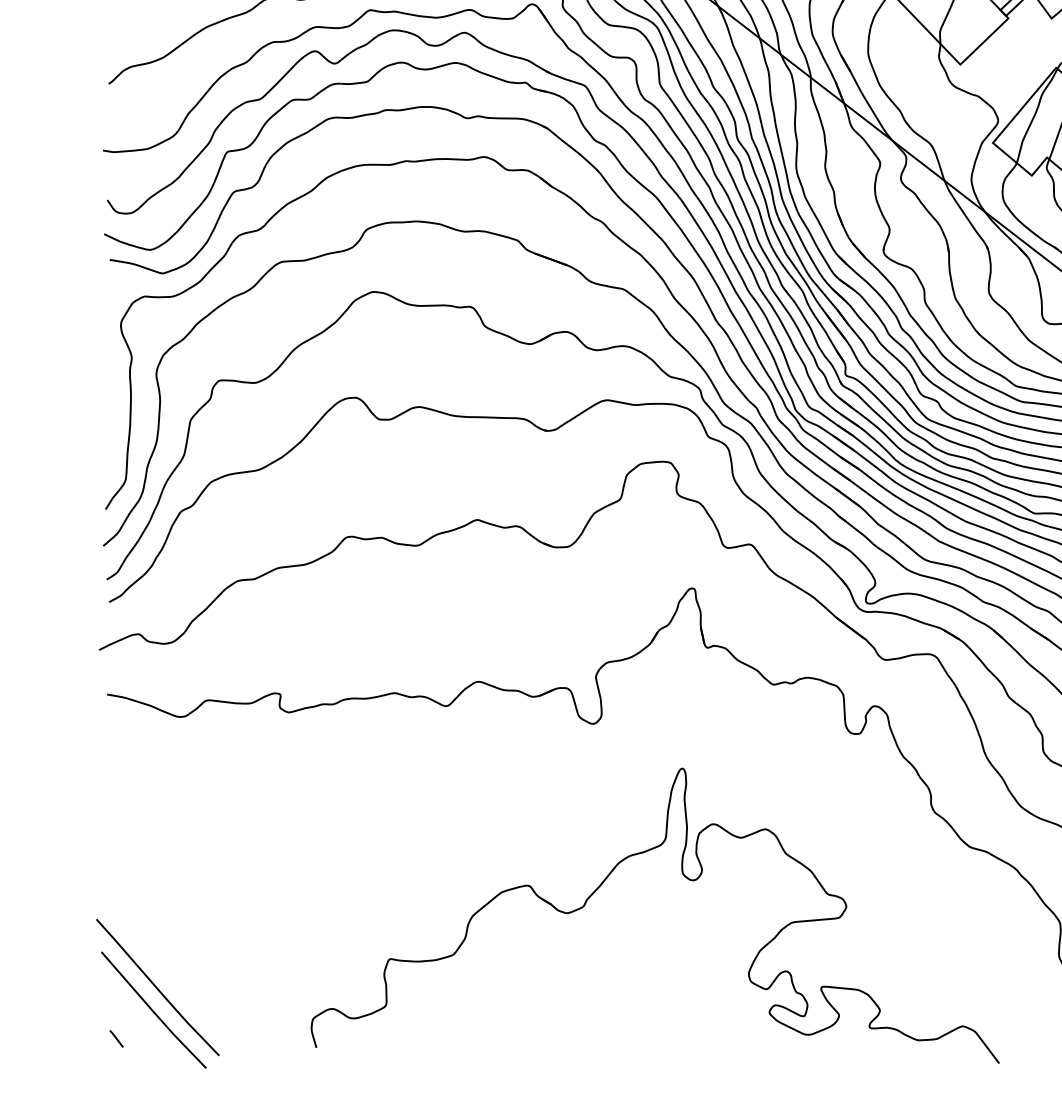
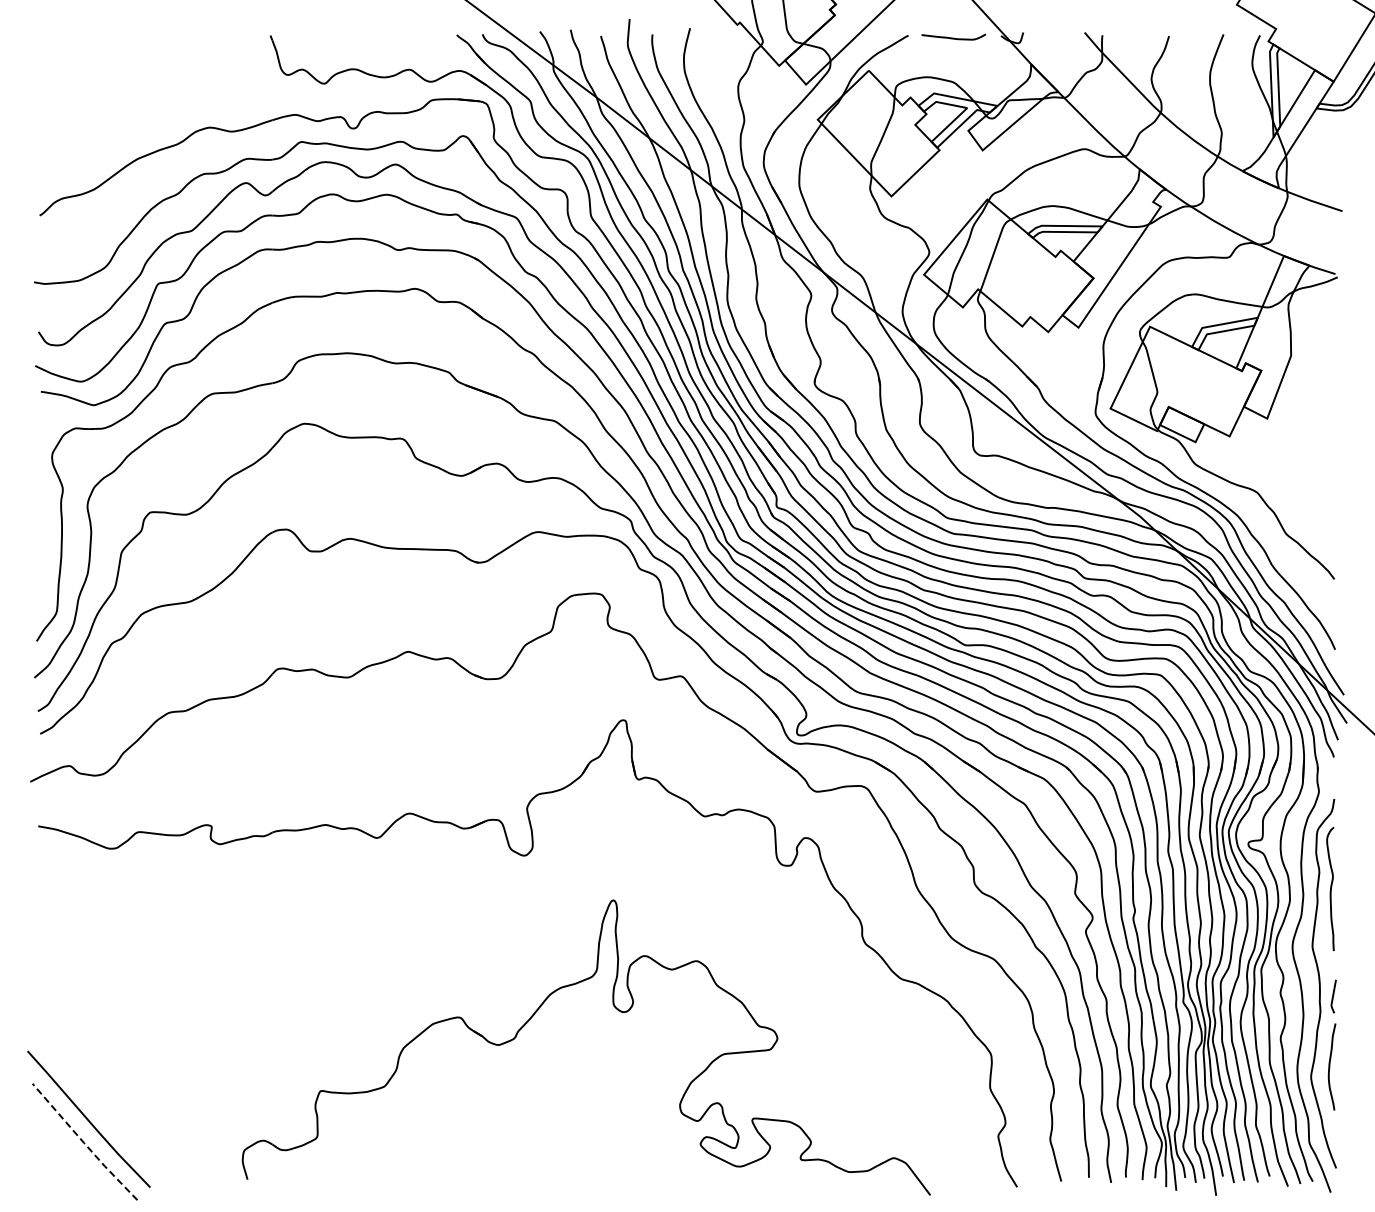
line: (153, 1011) -> (84, 1143), solid -> dashed
line: (116, 1038) -> (47, 1170), removed

